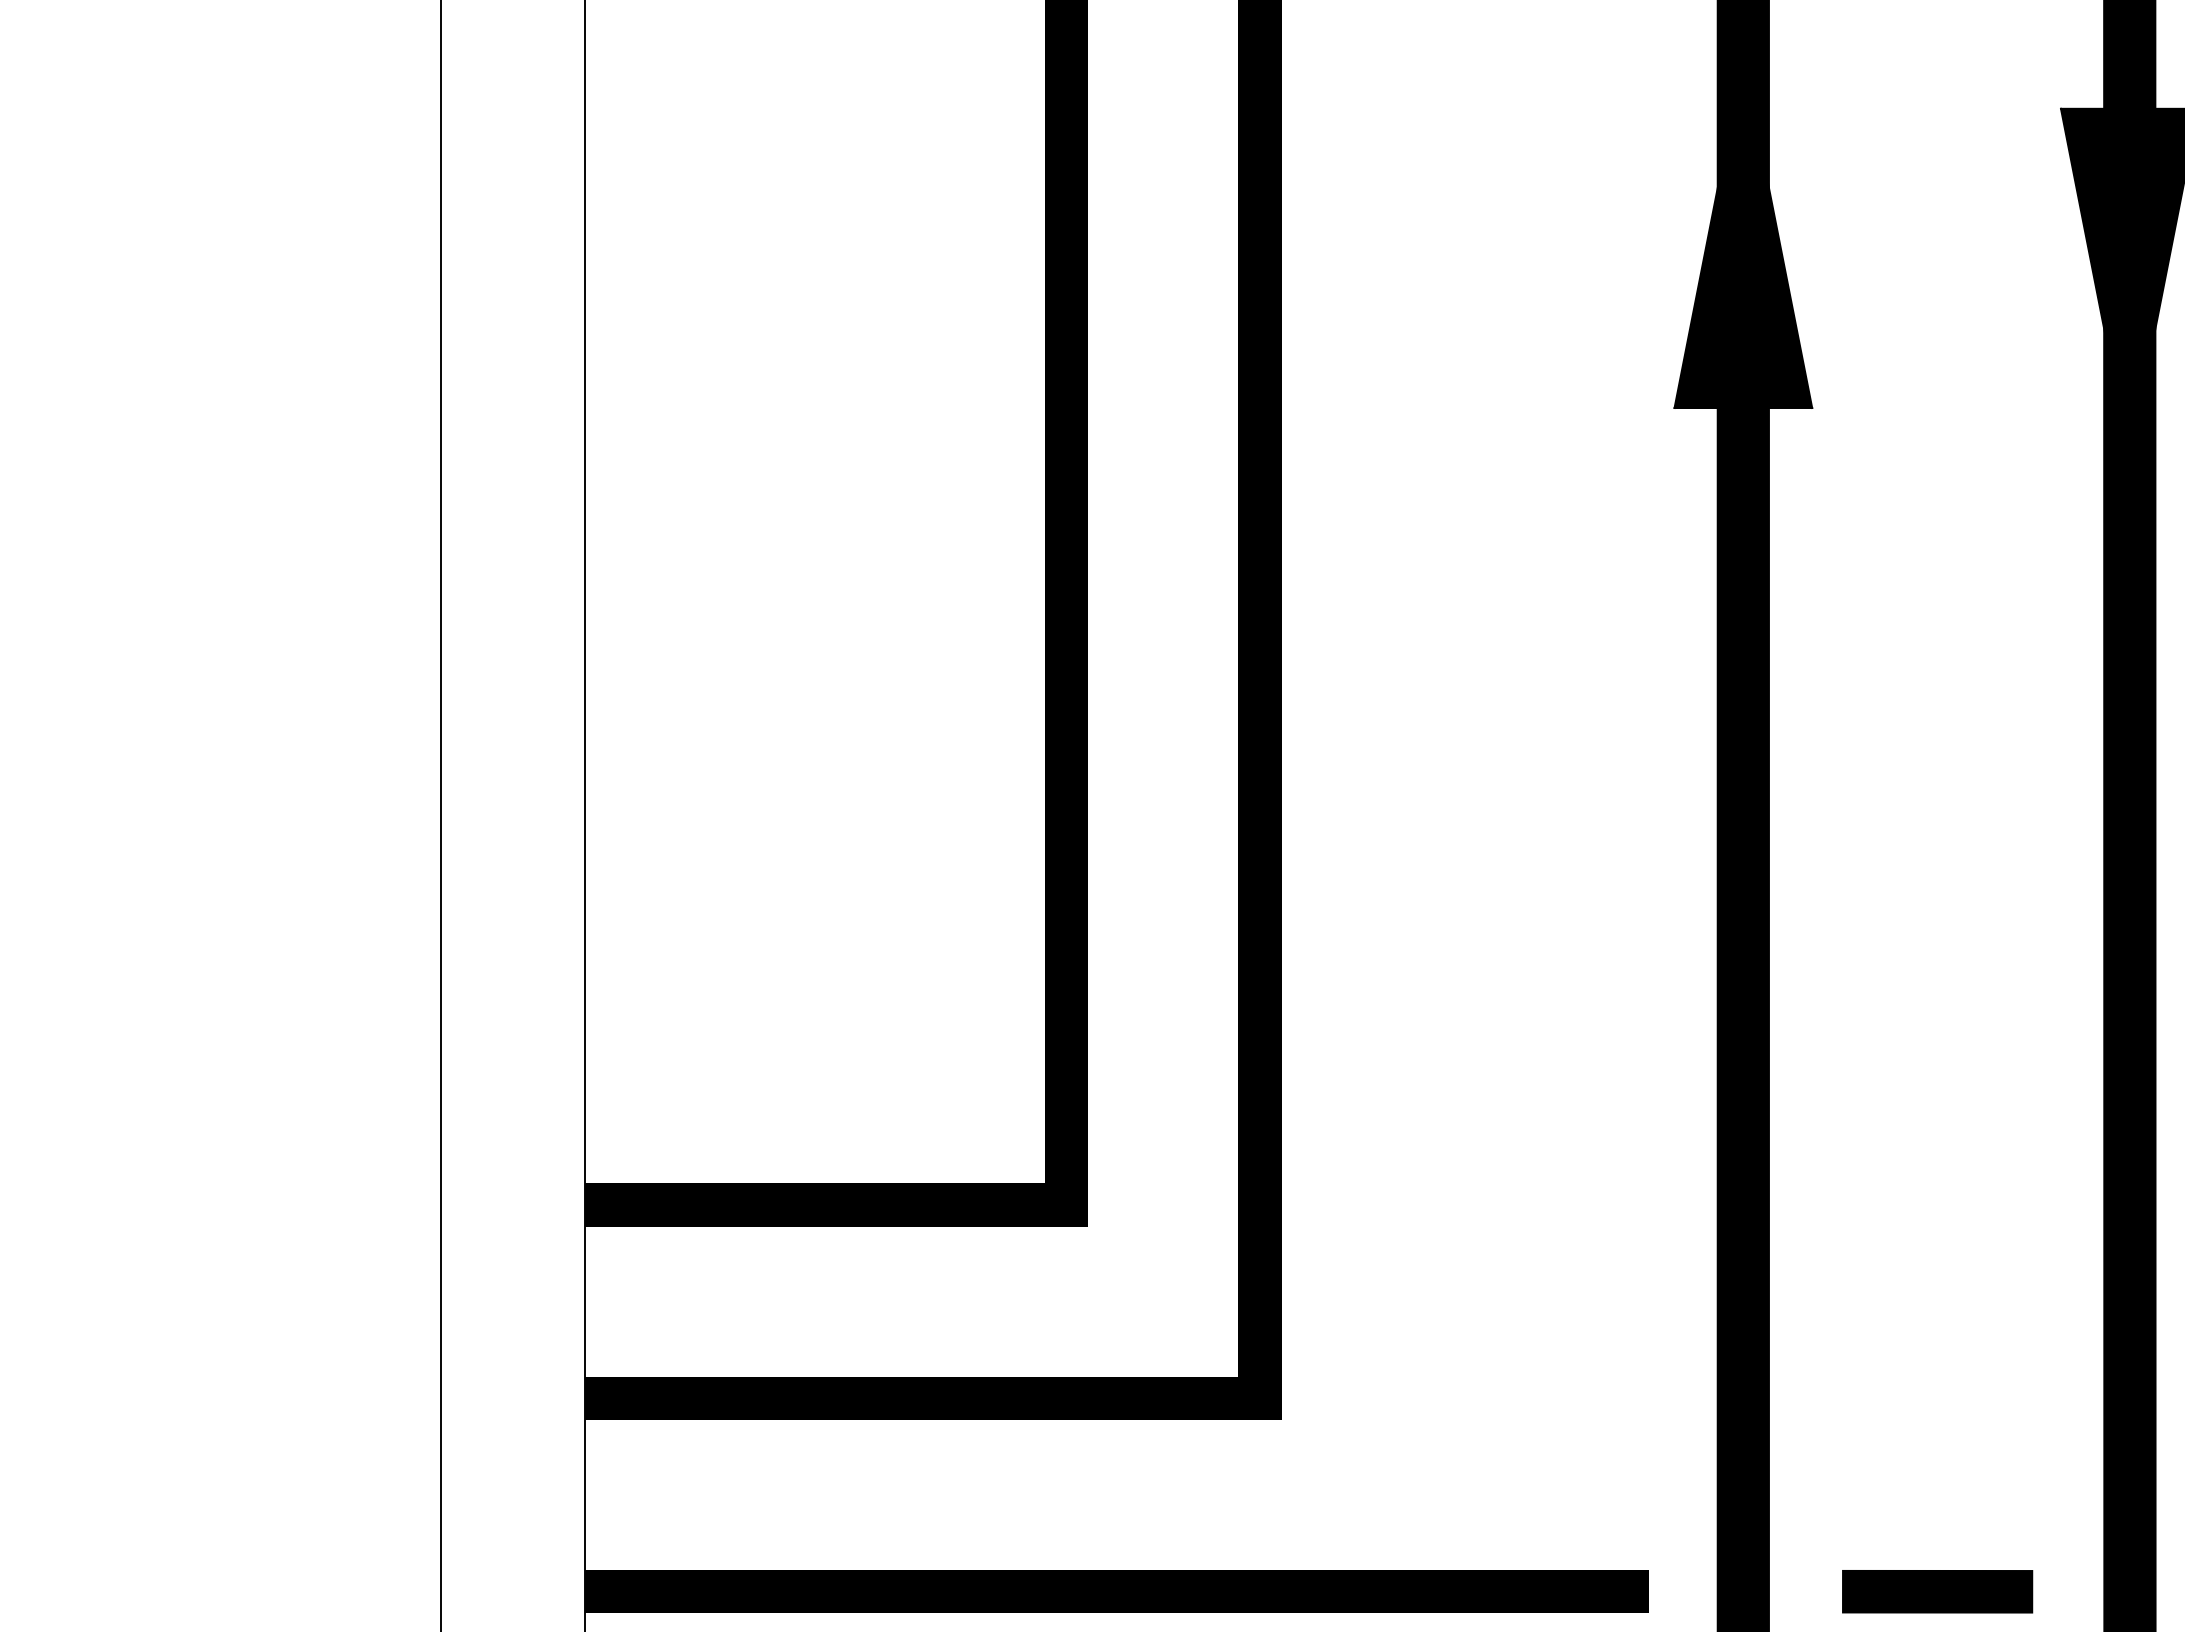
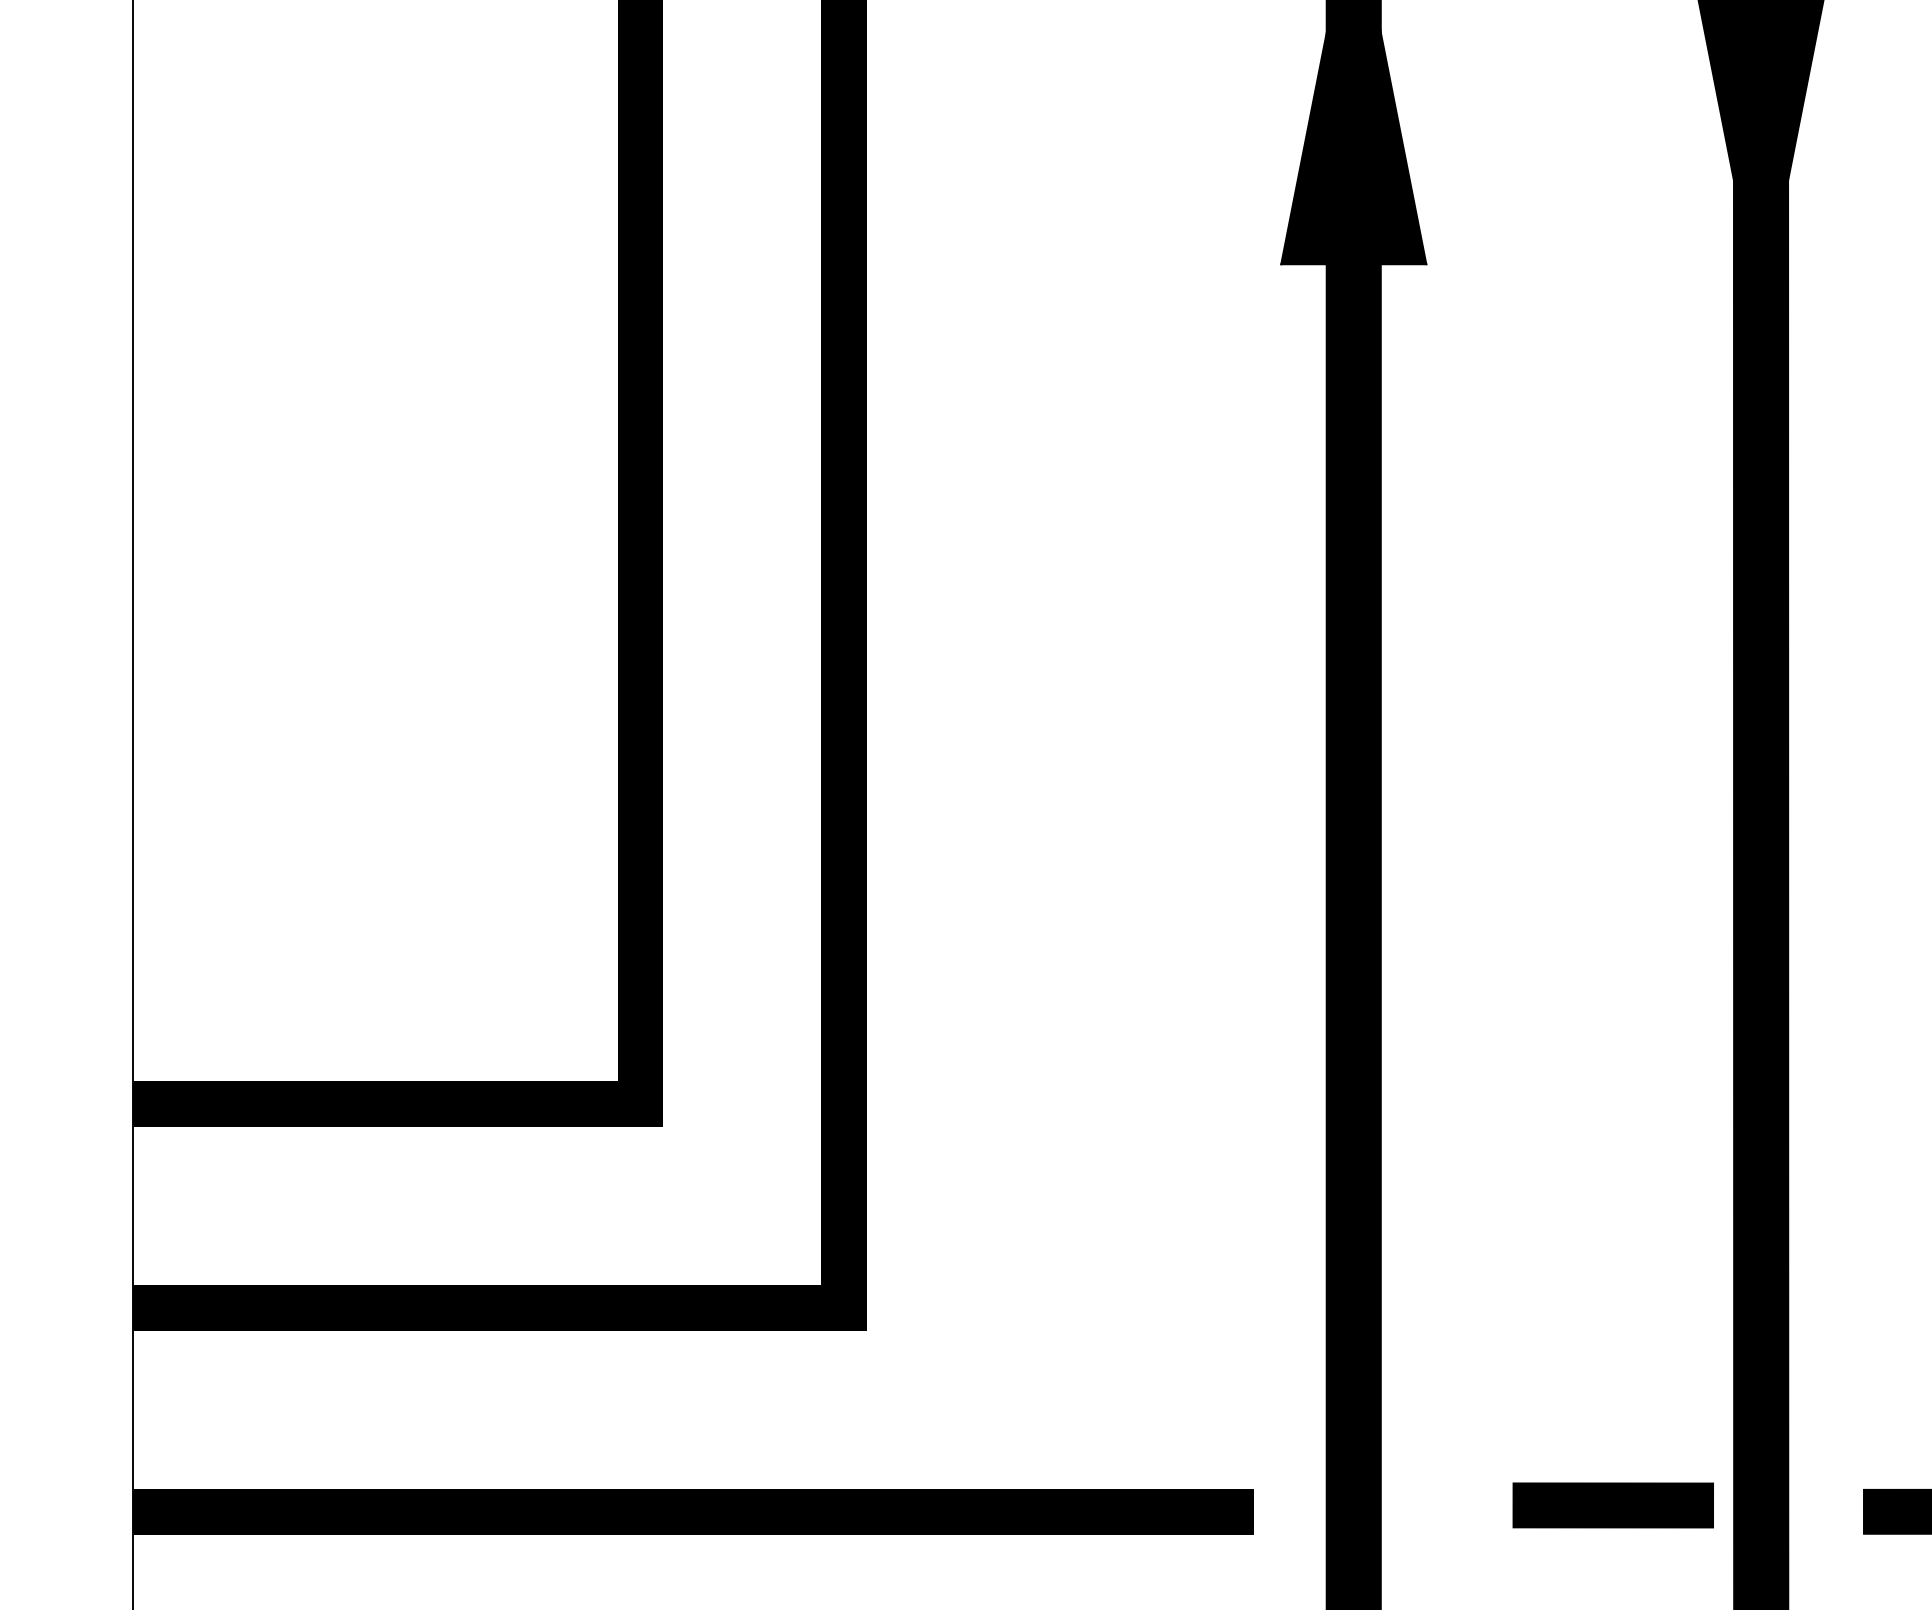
line: (1937, 1591) -> (1613, 1505), moved

